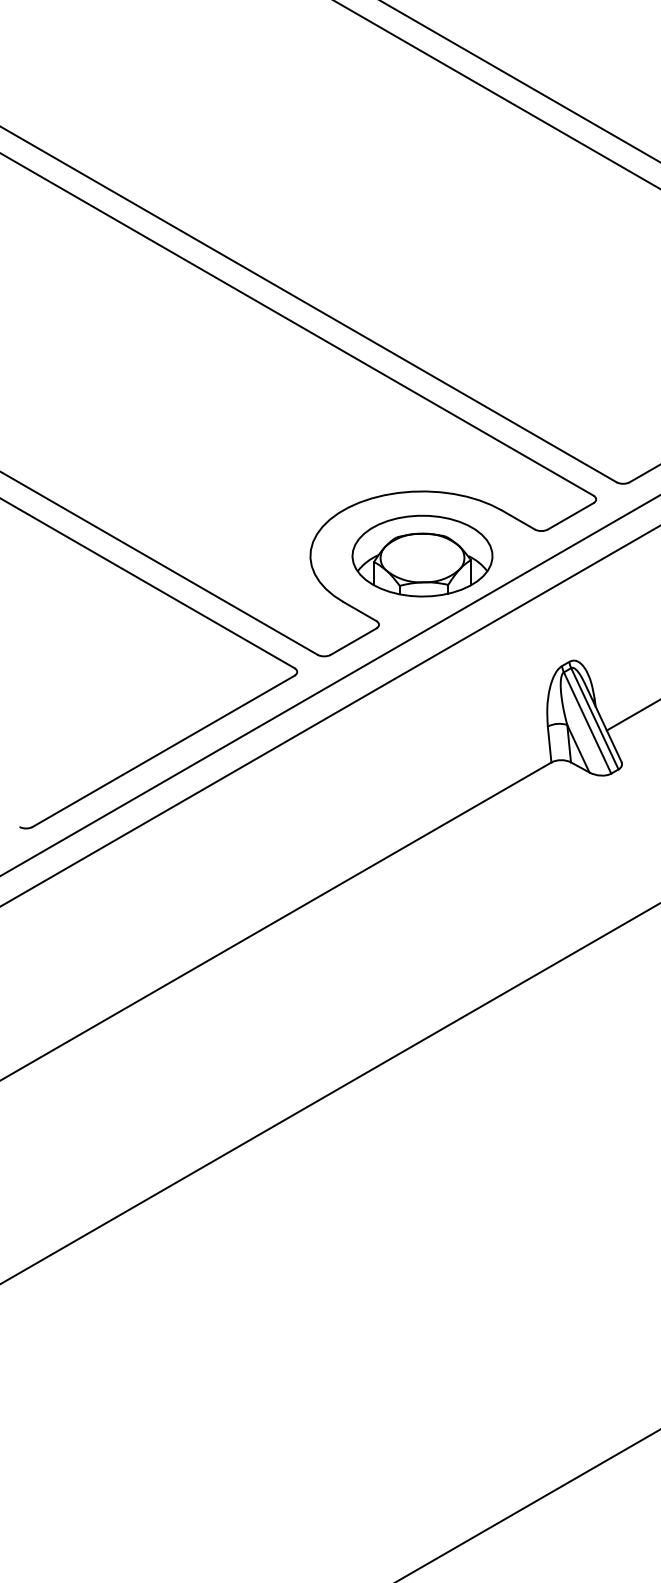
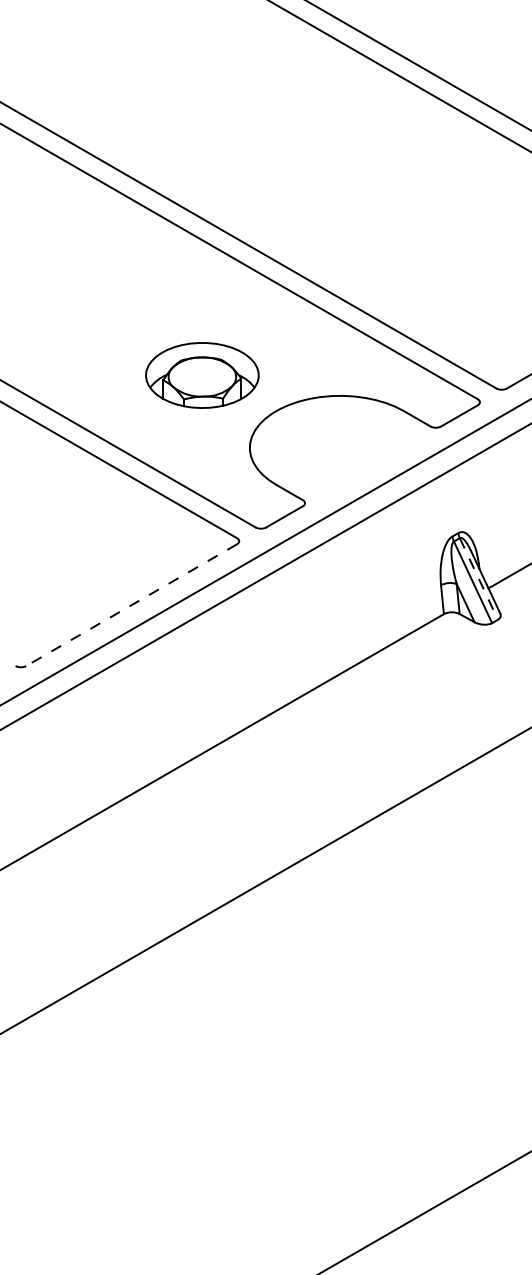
part: (422, 555) -> (202, 374), moved
line: (594, 718) -> (478, 578), solid -> dashed
line: (163, 751) -> (131, 605), solid -> dashed

